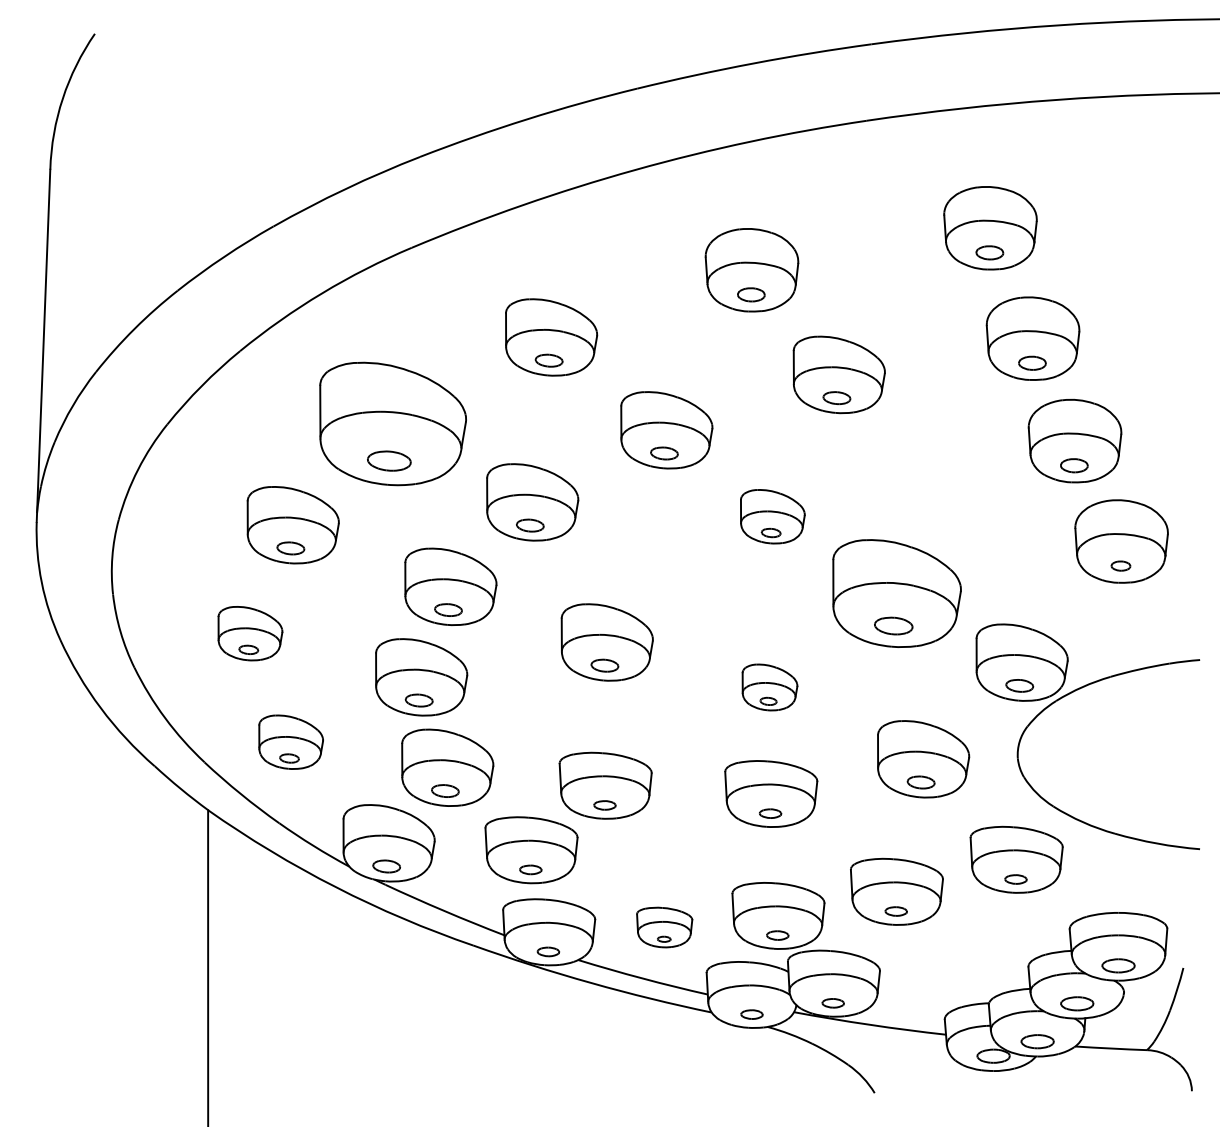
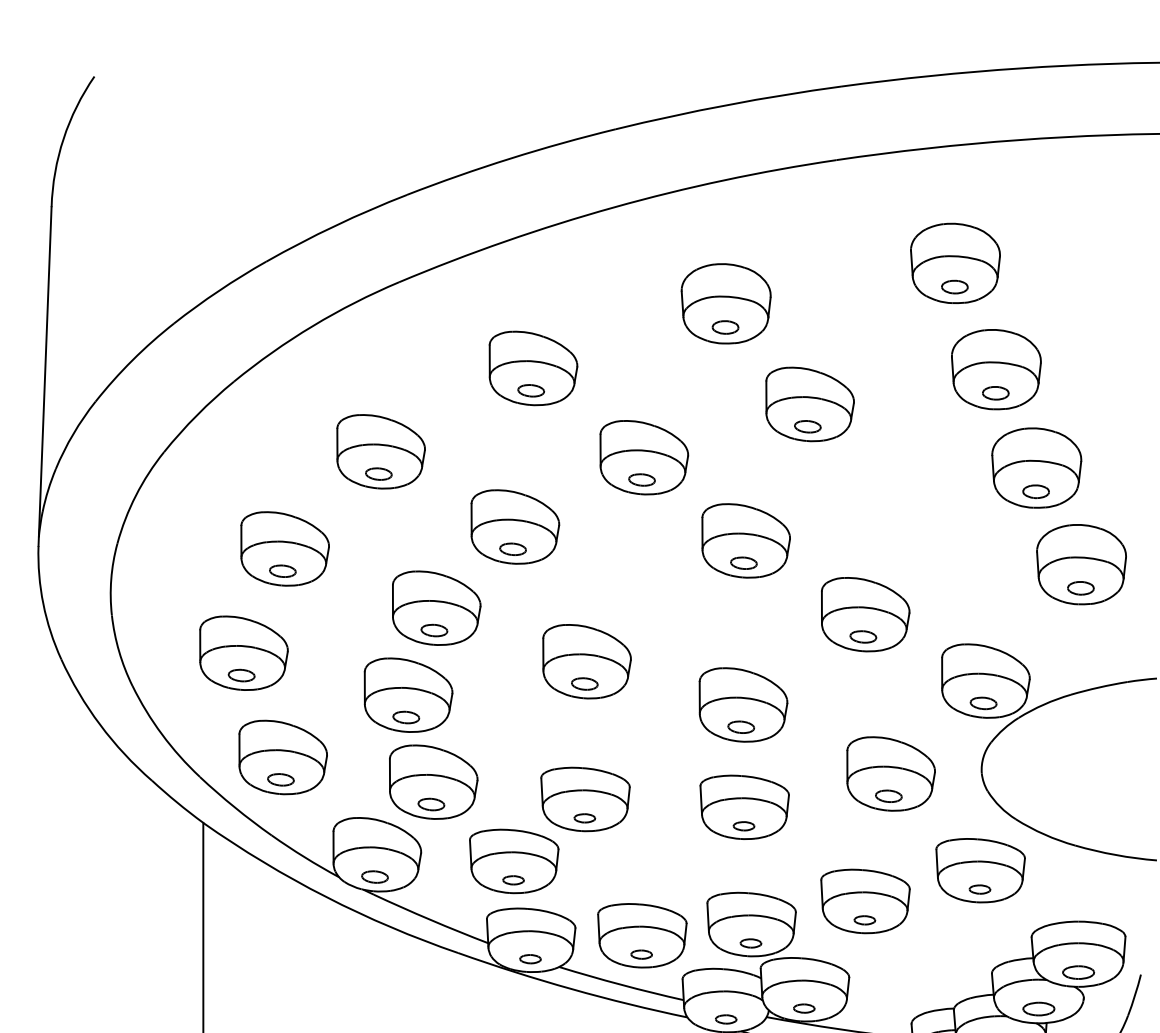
part: (392, 424) -> (380, 452), size x0.62
part: (772, 516) -> (745, 540), size x1.43
part: (1120, 565) -> (1080, 587), size x1.43
part: (896, 593) -> (865, 614), size x0.71
part: (250, 633) -> (244, 653), size x1.43
part: (769, 687) -> (743, 704), size x1.67
part: (290, 742) -> (282, 757), size x1.43
part: (664, 927) -> (642, 935), size x1.67

